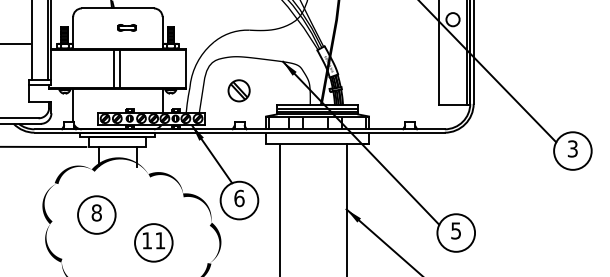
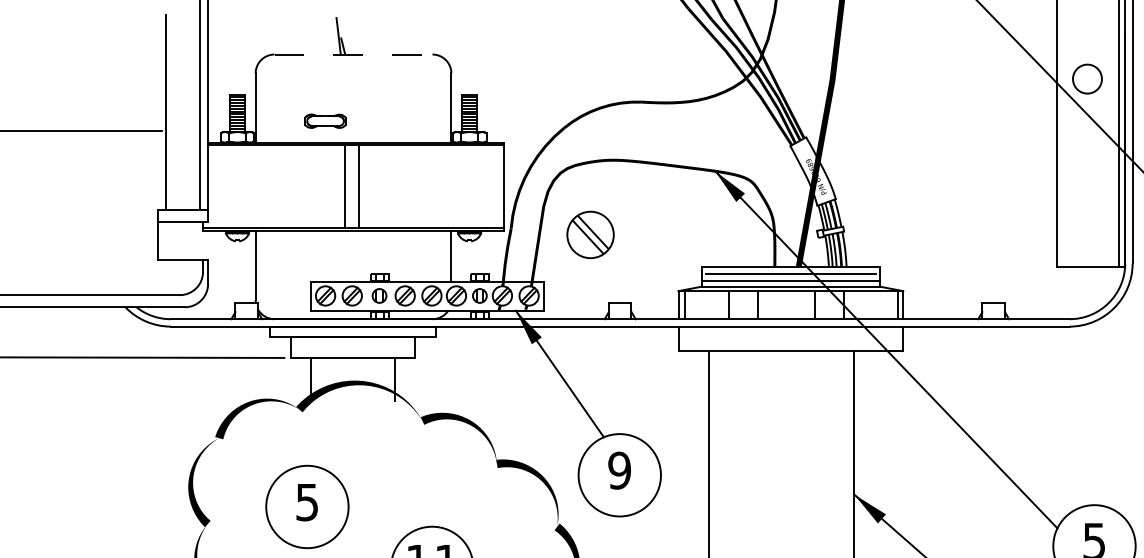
line: (118, 8) -> (354, 54), solid -> dashed
part: (126, 27) -> (324, 120), moved
part: (238, 90) -> (589, 234), moved
text: (239, 198) -> (619, 470), 6 -> 9
text: (96, 212) -> (306, 501), 8 -> 5

